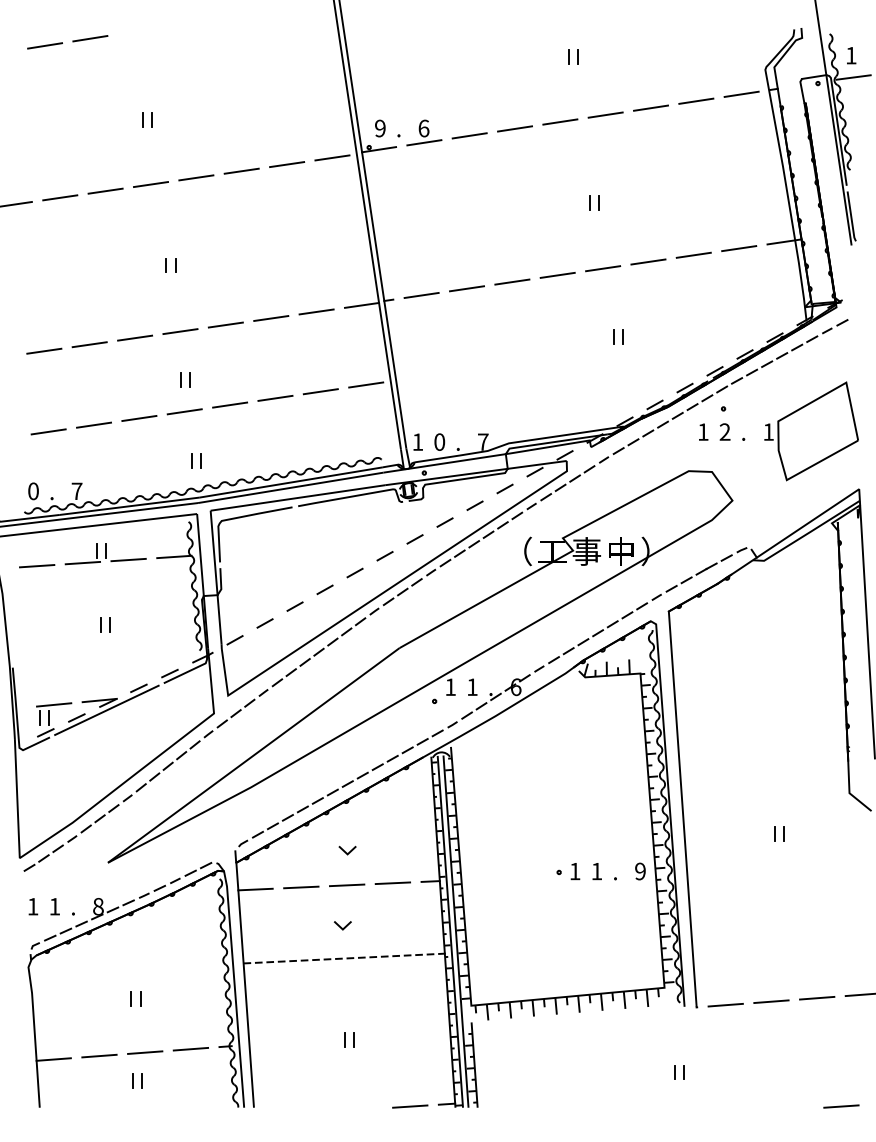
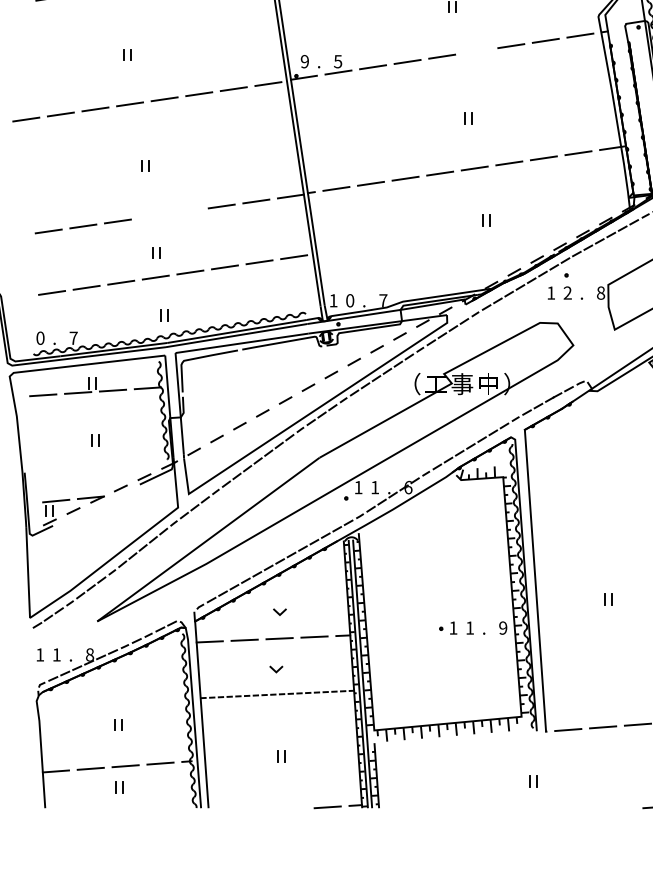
line: (605, 114) -> (476, 50), removed
text: (423, 128) -> (337, 61), 6 -> 5
line: (225, 324) -> (186, 211), removed
line: (180, 331) -> (152, 216), removed
text: (768, 431) -> (600, 292), 1 -> 8
line: (106, 709) -> (96, 504), removed

